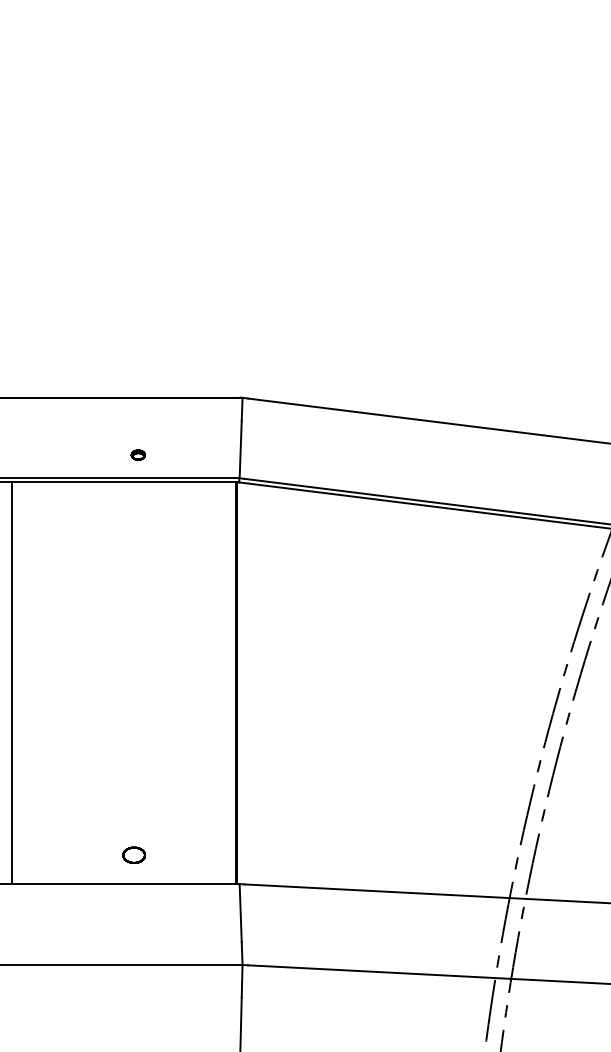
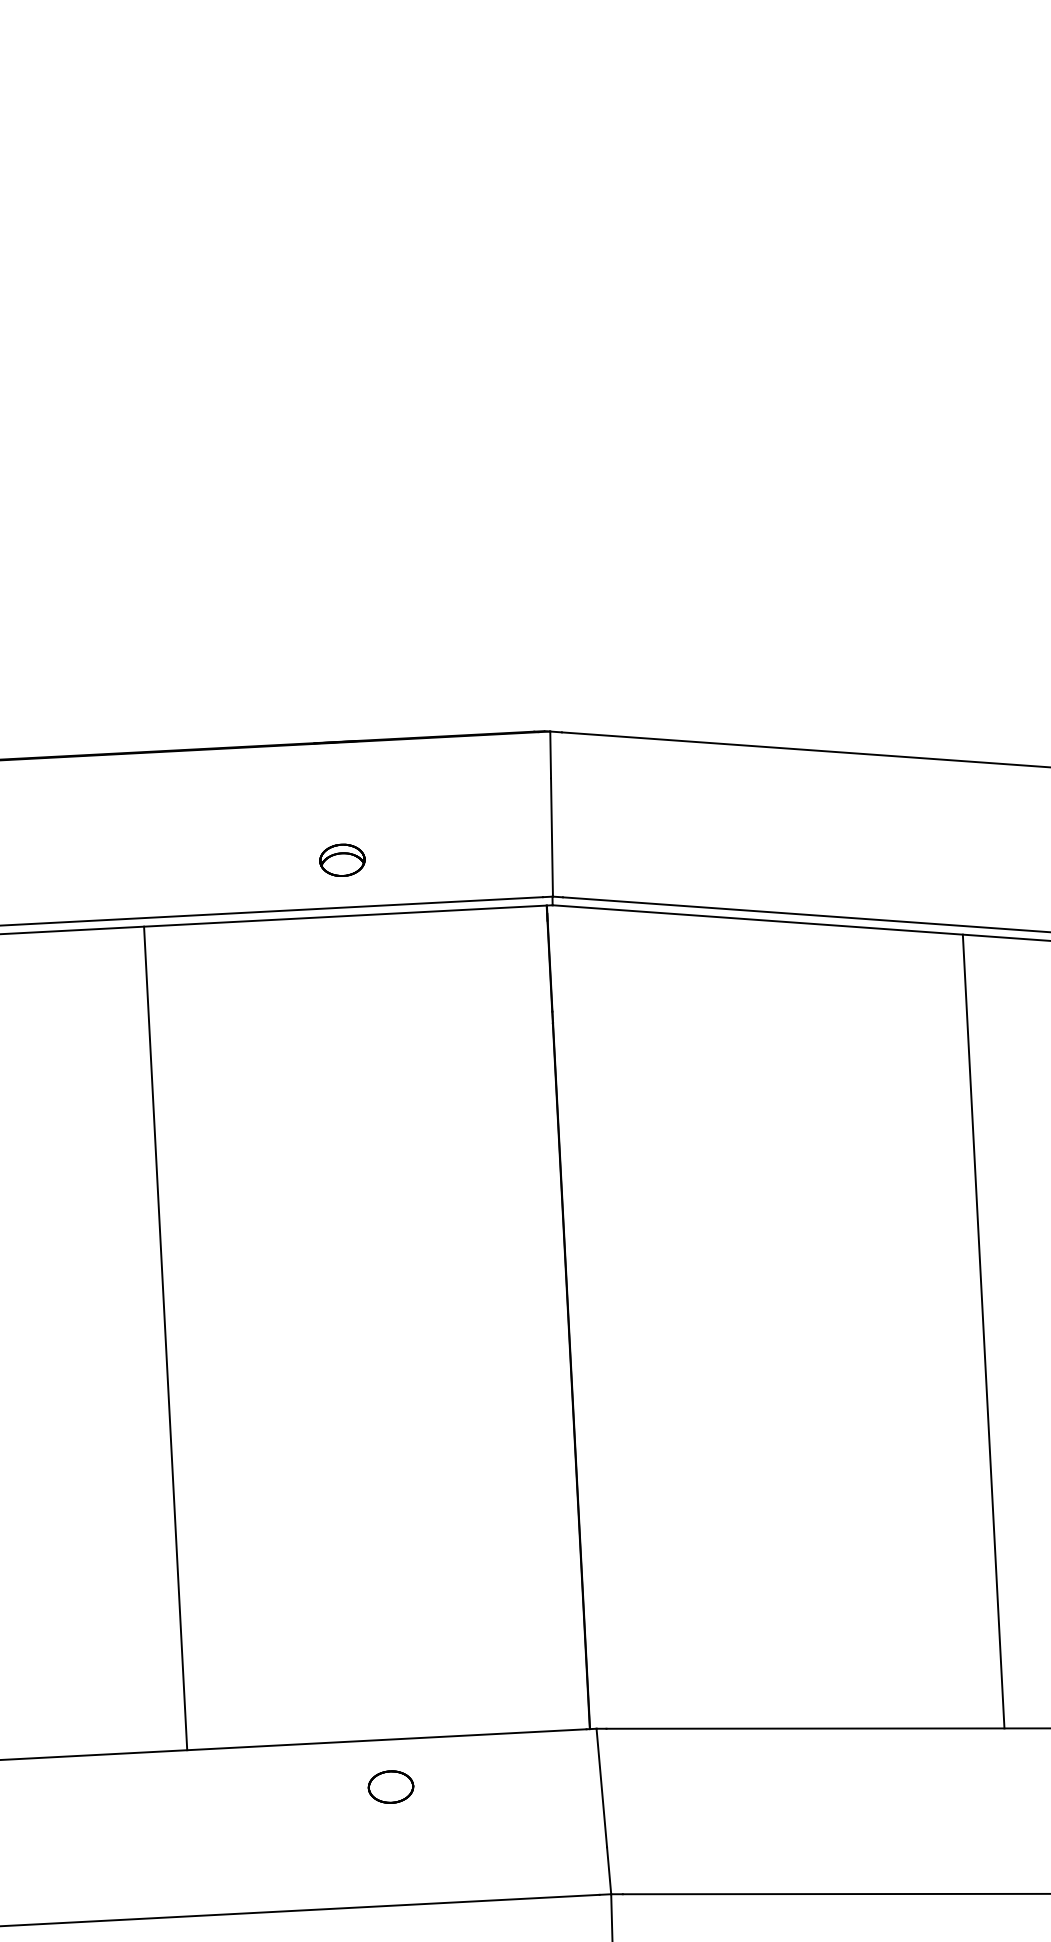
part: (138, 454) -> (343, 858), size x1.67
line: (11, 683) -> (164, 1338), moved
line: (438, 700) -> (984, 1330), added
part: (133, 854) -> (389, 1785), moved

